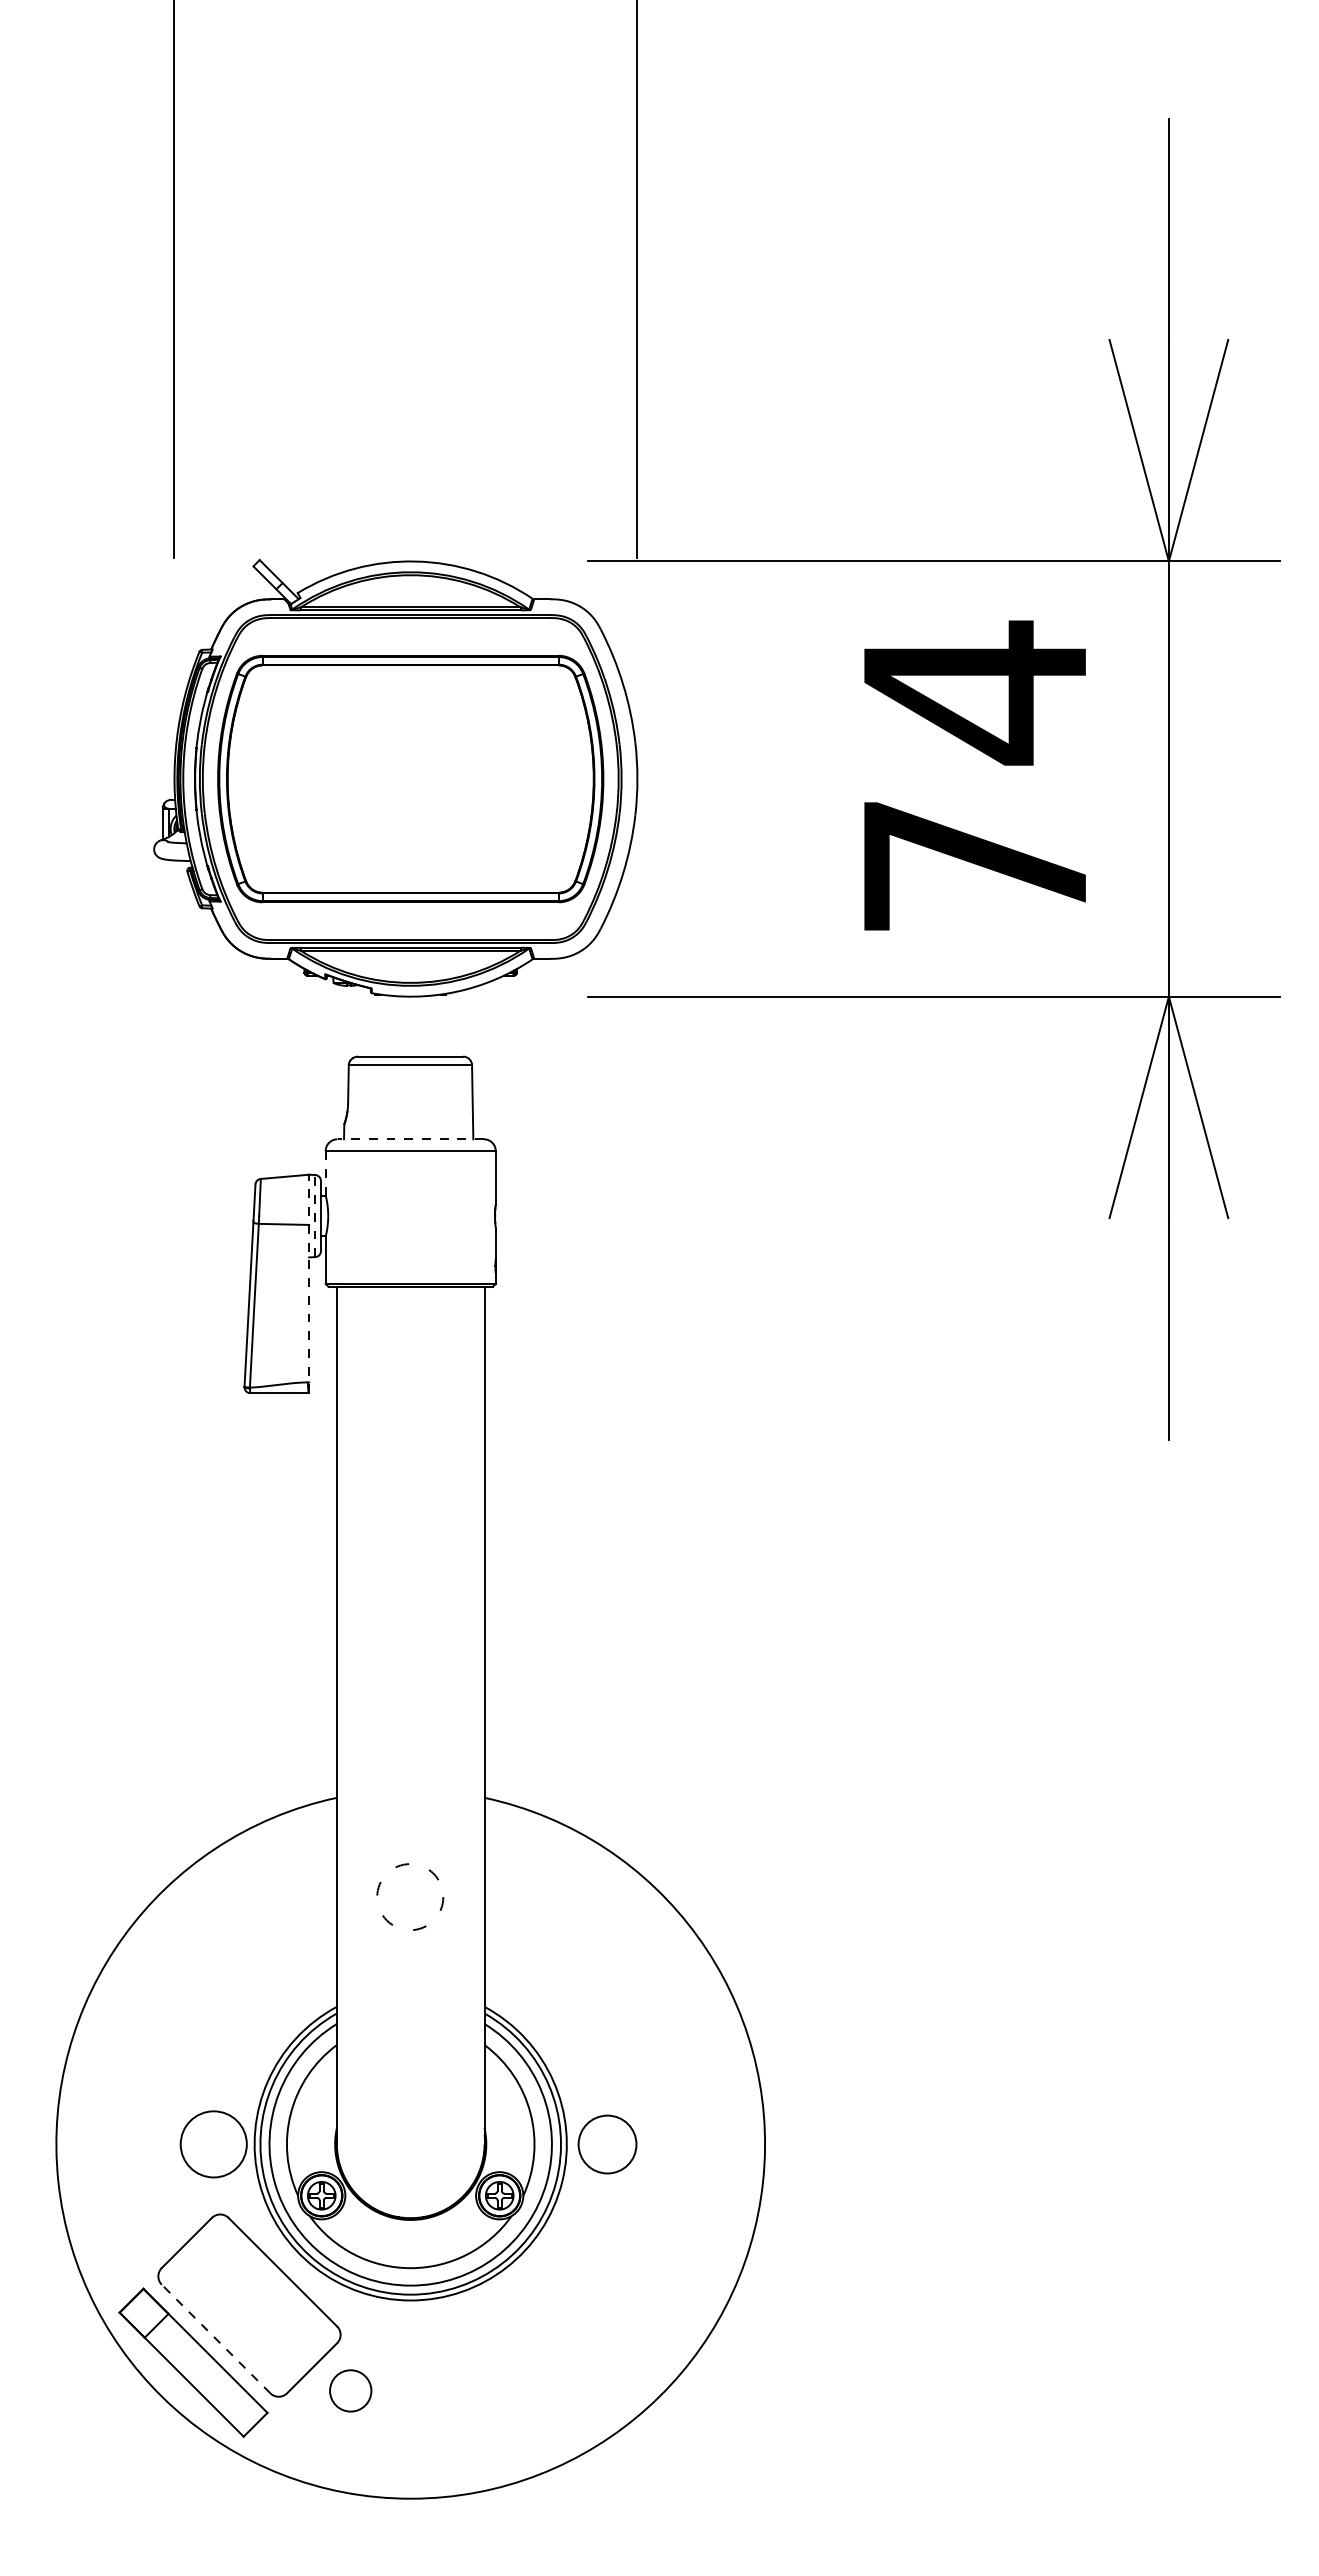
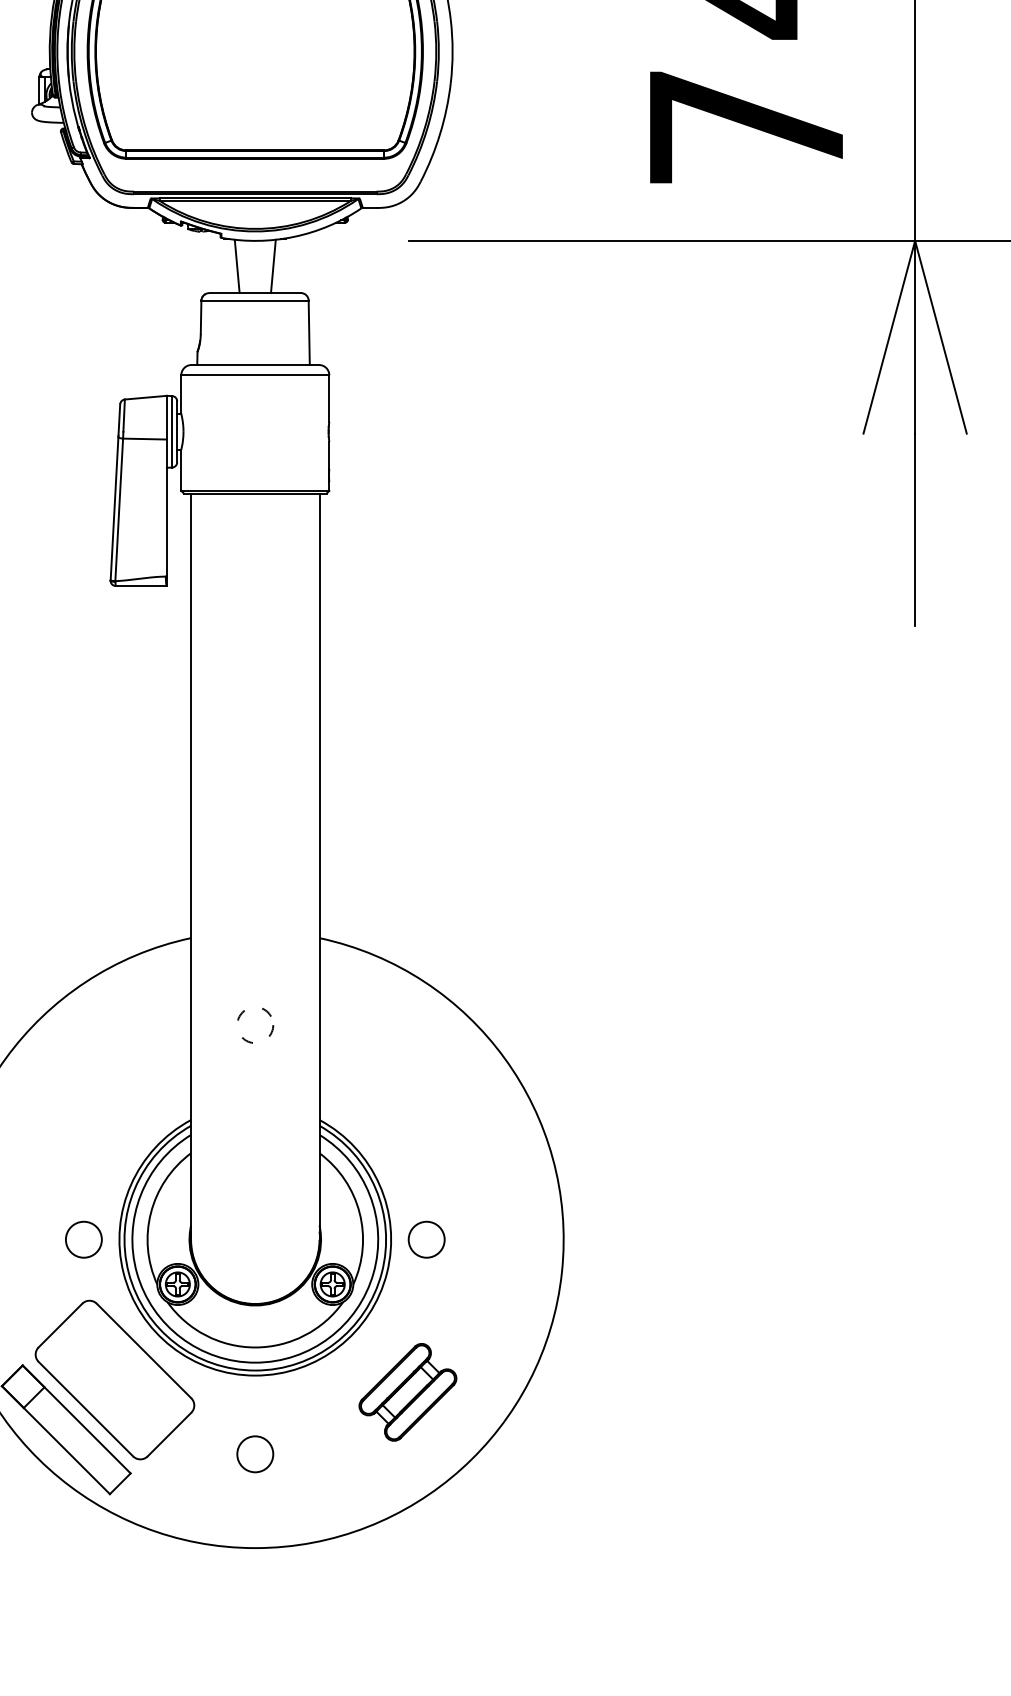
line: (389, 1025) -> (236, 265), added
line: (431, 1025) -> (273, 265), added
line: (410, 1139) -> (255, 365), dashed -> solid
line: (325, 1173) -> (181, 394), dashed -> solid
line: (315, 1215) -> (172, 431), dashed -> solid
line: (309, 1283) -> (167, 490), dashed -> solid
circle: (411, 1898) -> (255, 1025), size x0.62
circle: (607, 2143) -> (426, 1238), size x0.71
circle: (213, 2144) -> (83, 1239), size x0.62
part: (585, 2319) -> (407, 1392), added
line: (216, 2339) -> (86, 1409), dashed -> solid
circle: (350, 2390) -> (255, 1453), moved

